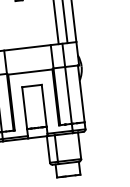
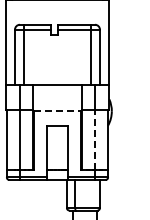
line: (30, 71) -> (57, 110), solid -> dashed
line: (68, 95) -> (94, 139), solid -> dashed

